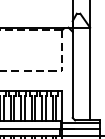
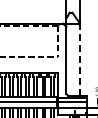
line: (90, 73) -> (80, 59), solid -> dashed

